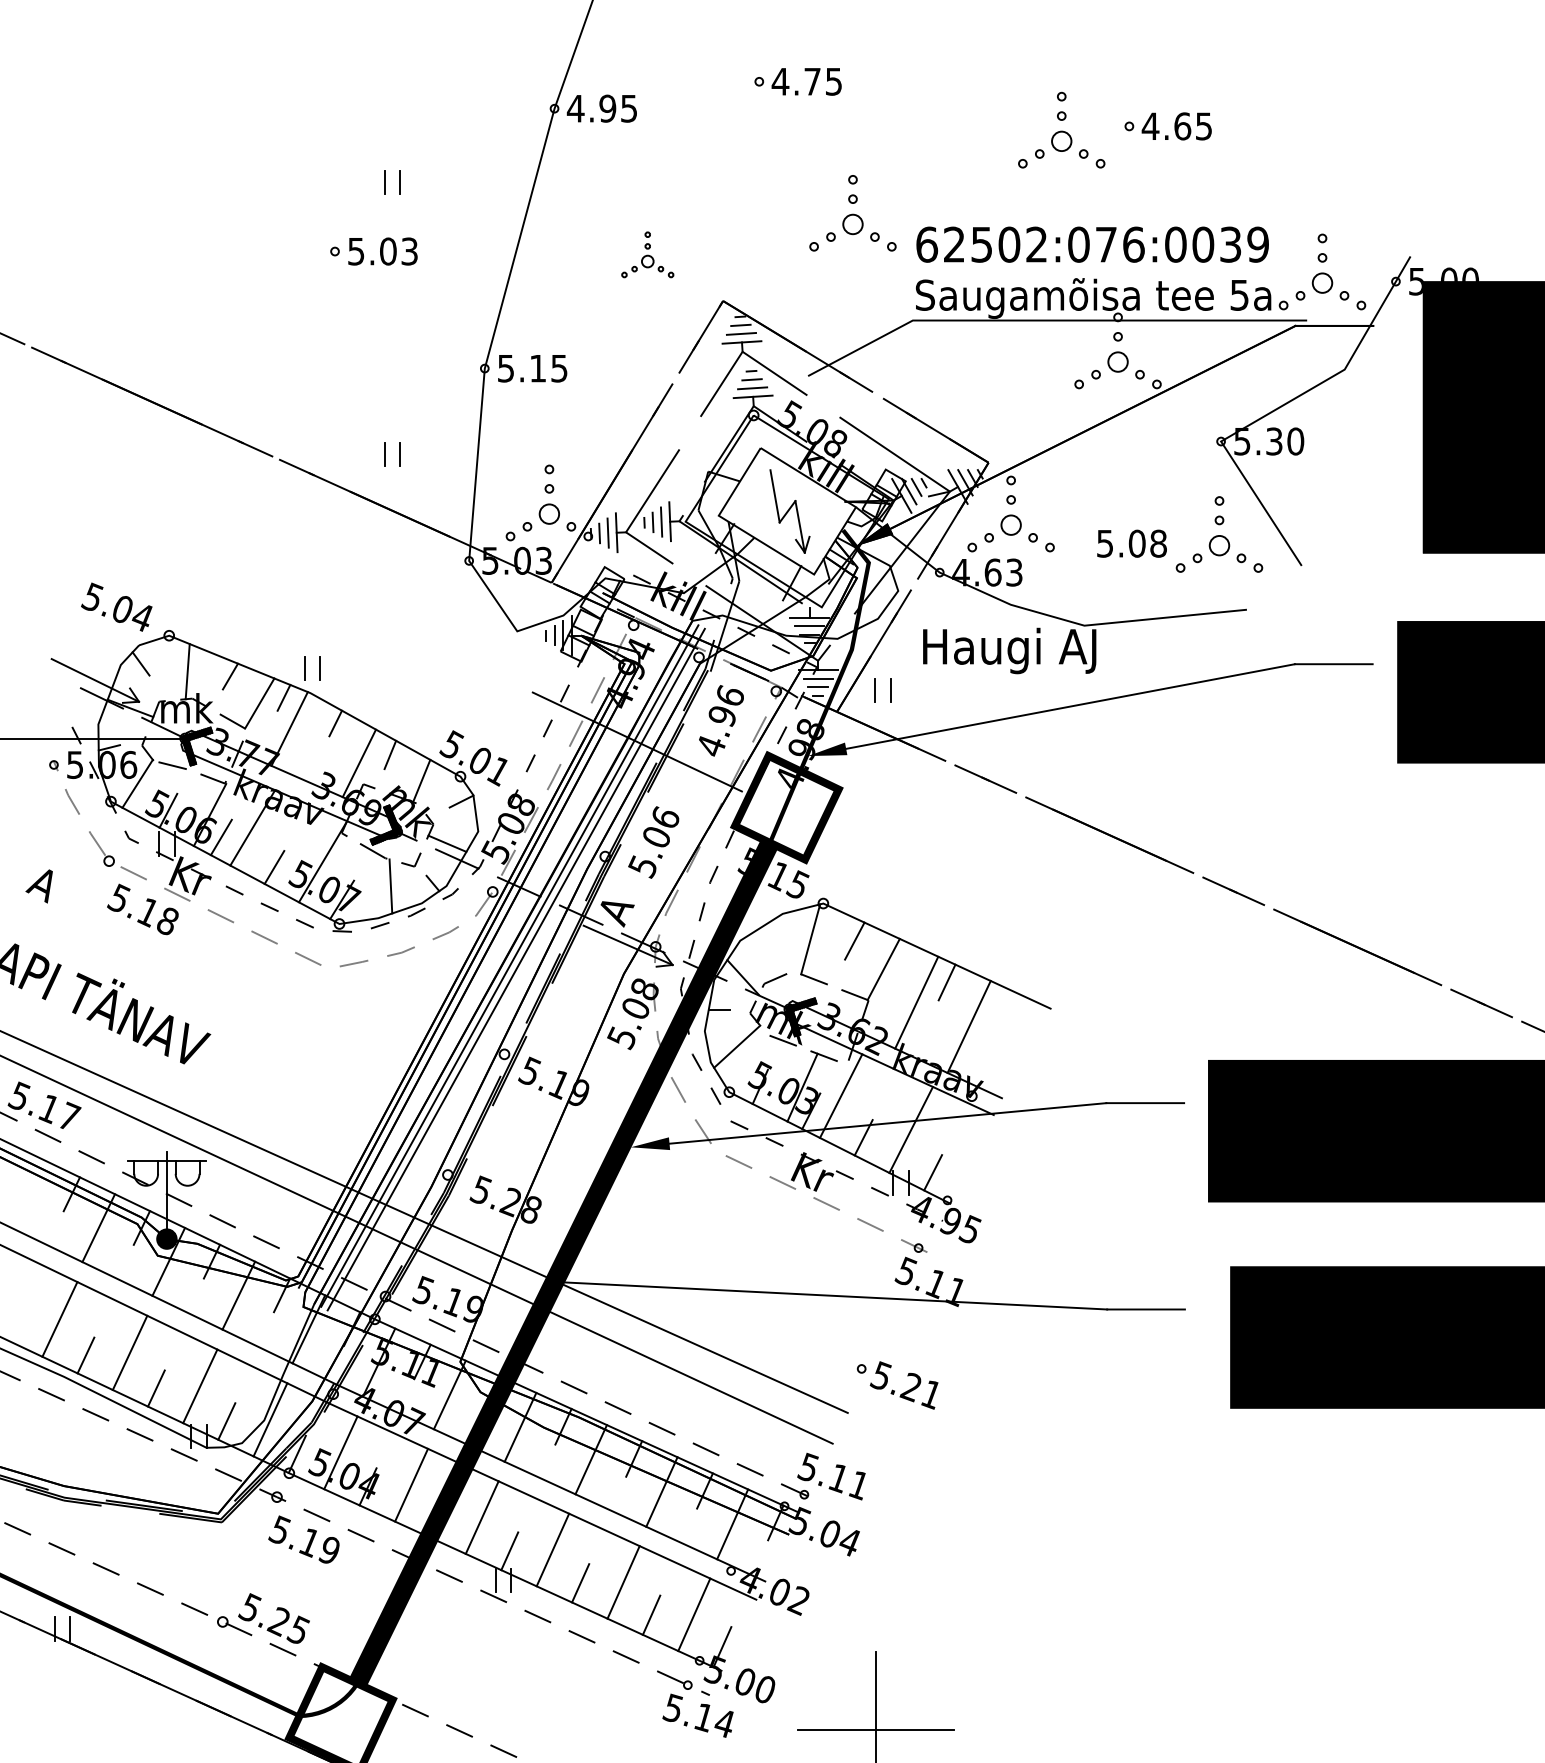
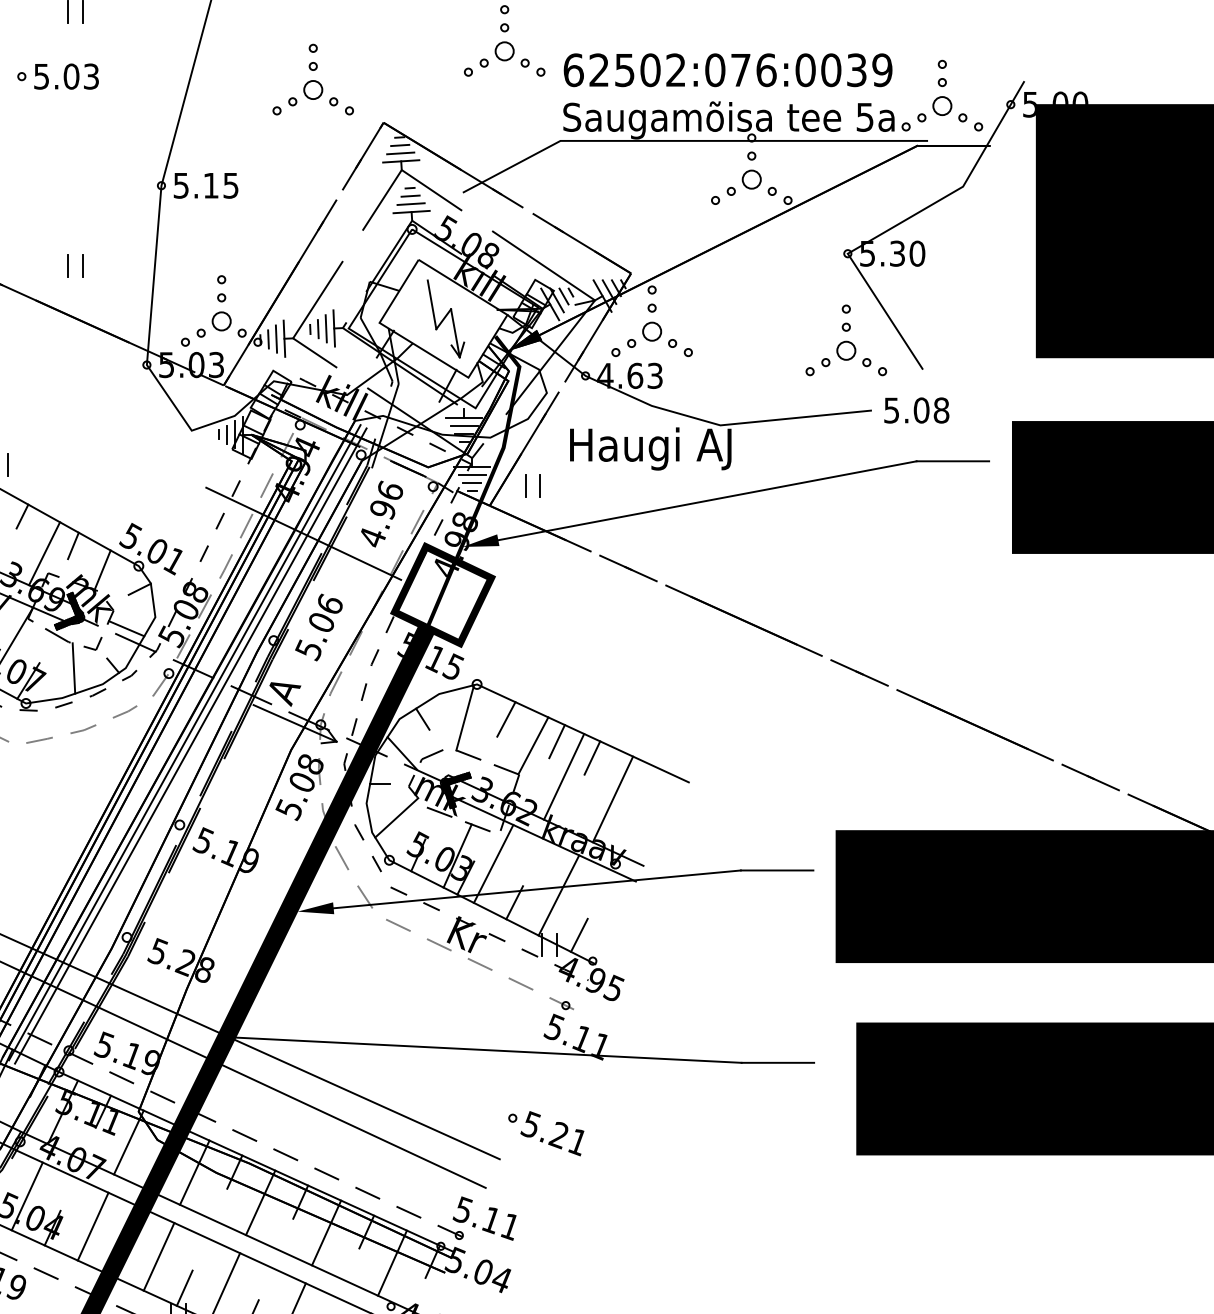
part: (647, 254) -> (313, 79), size x1.67
text: (1131, 543) -> (916, 410), moved
line: (764, 940) -> (422, 718), added
line: (908, 964) -> (556, 741), added

